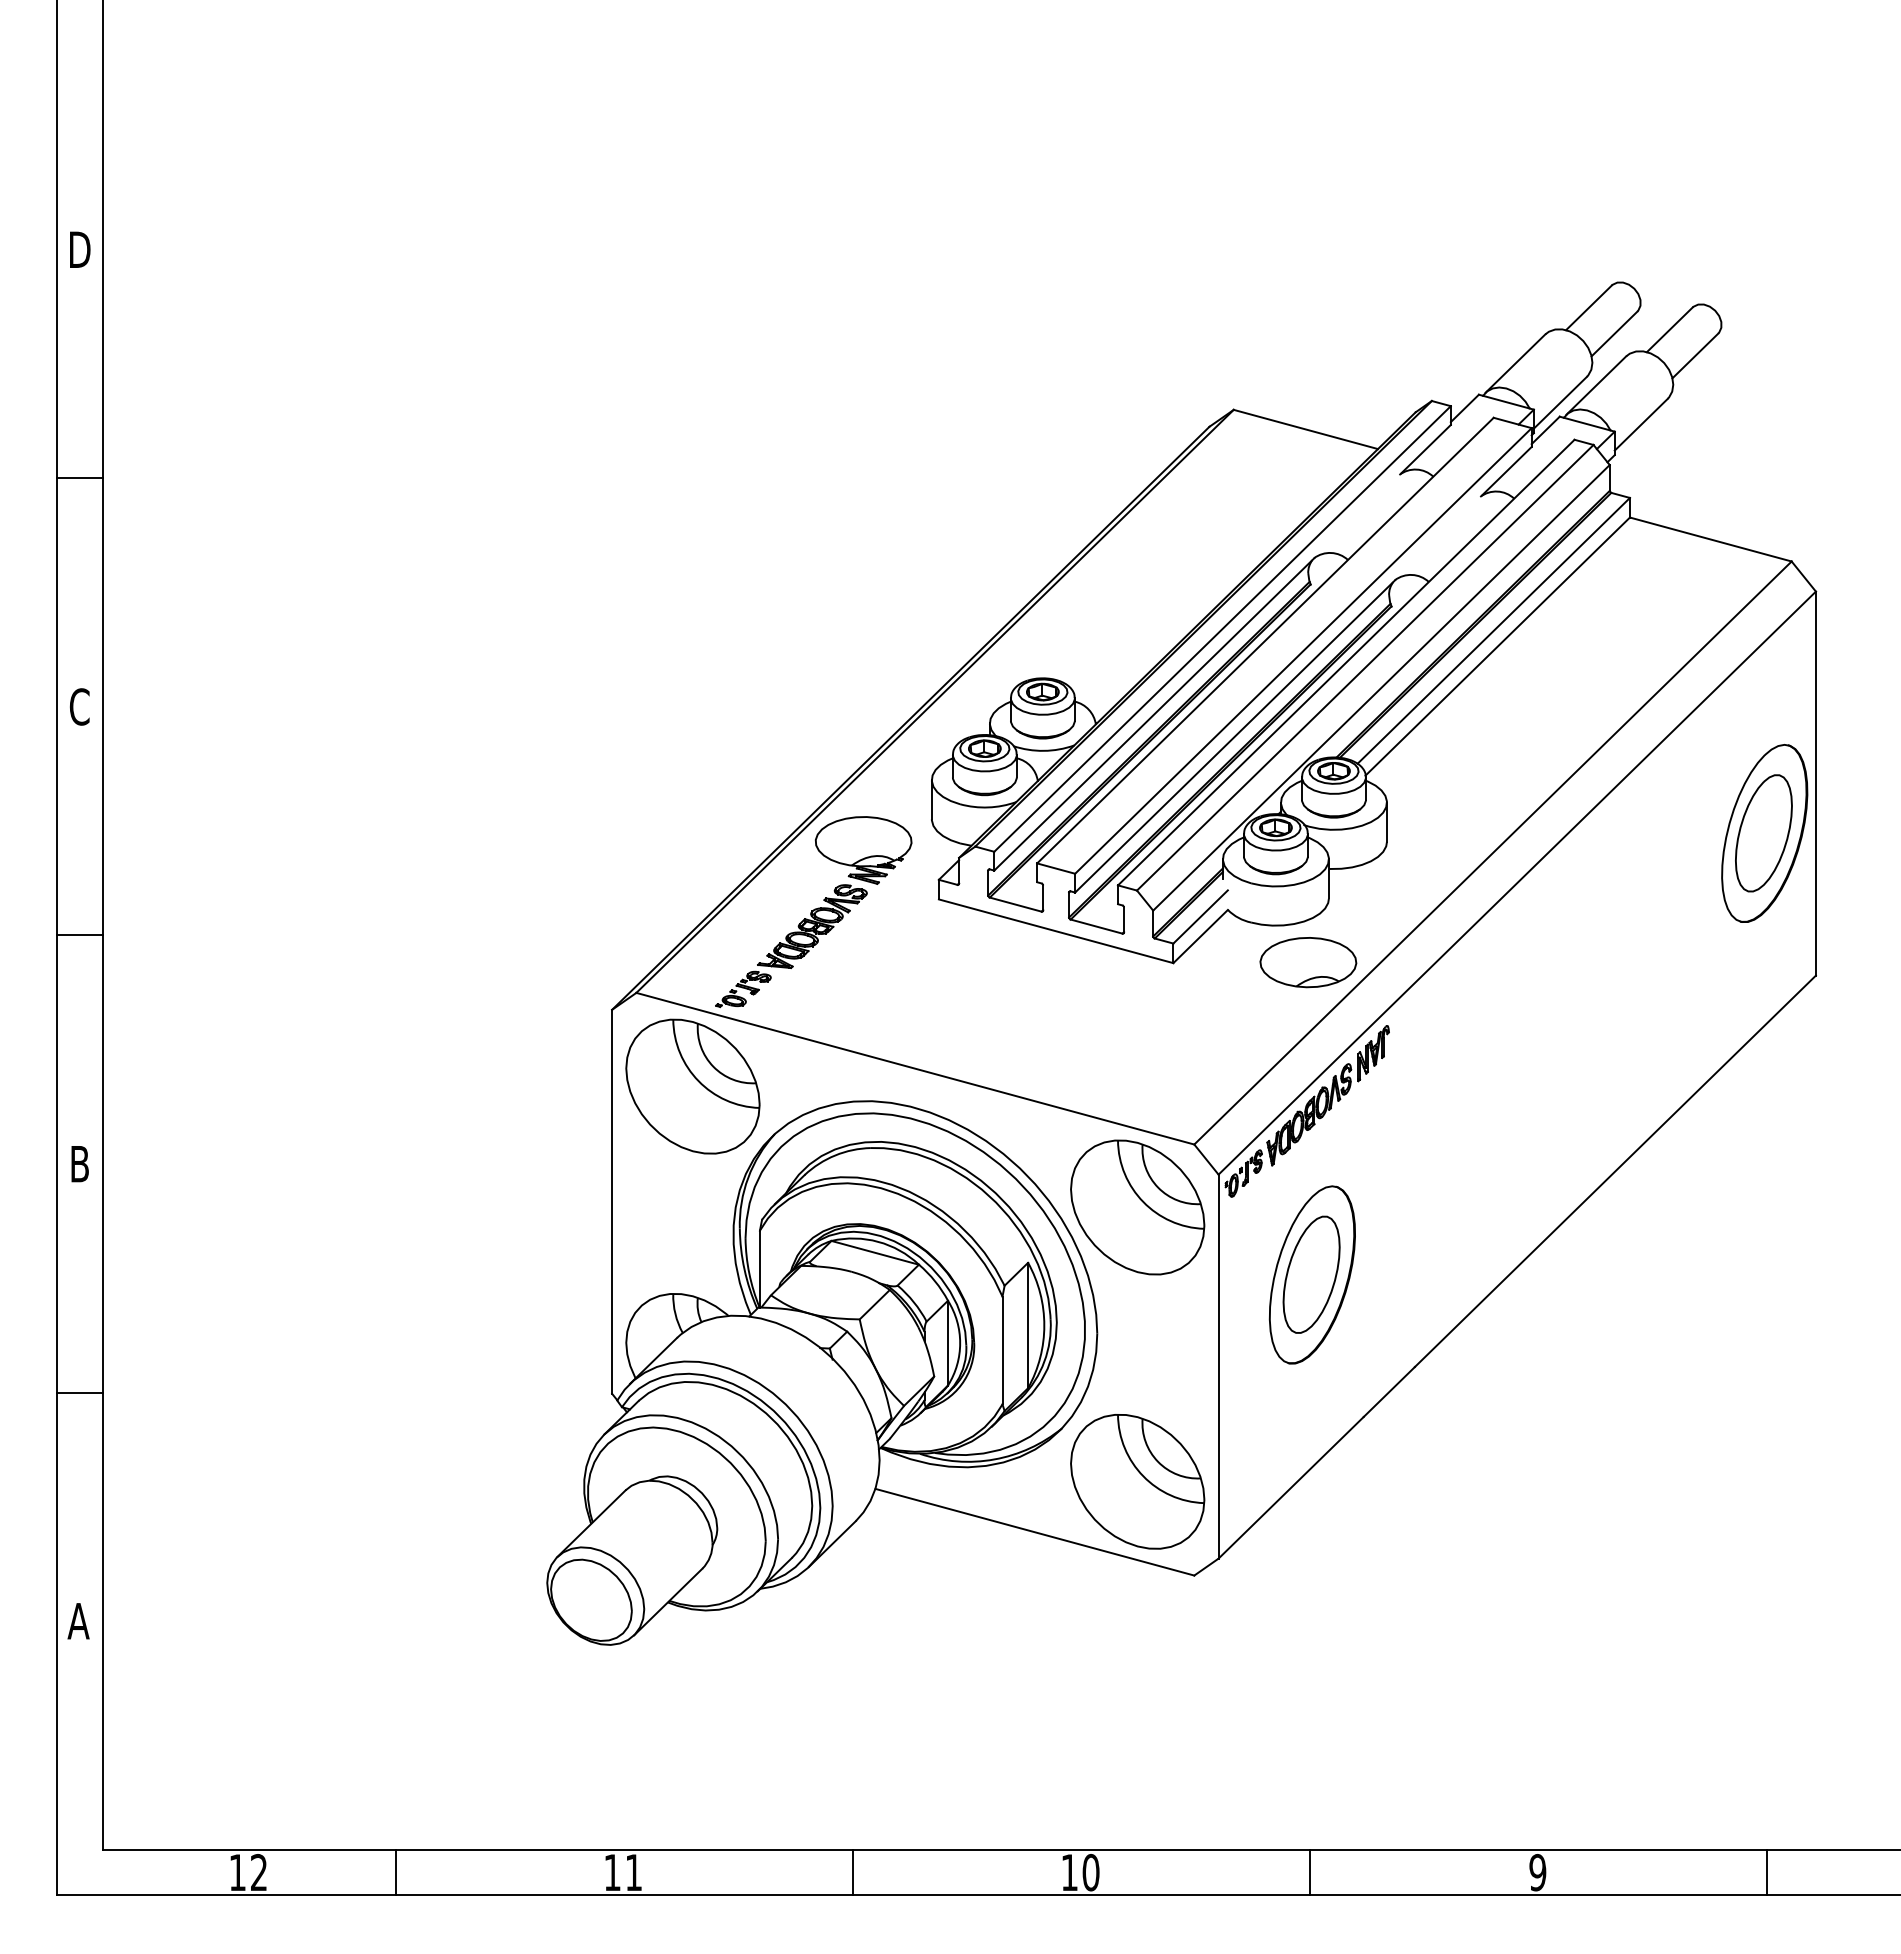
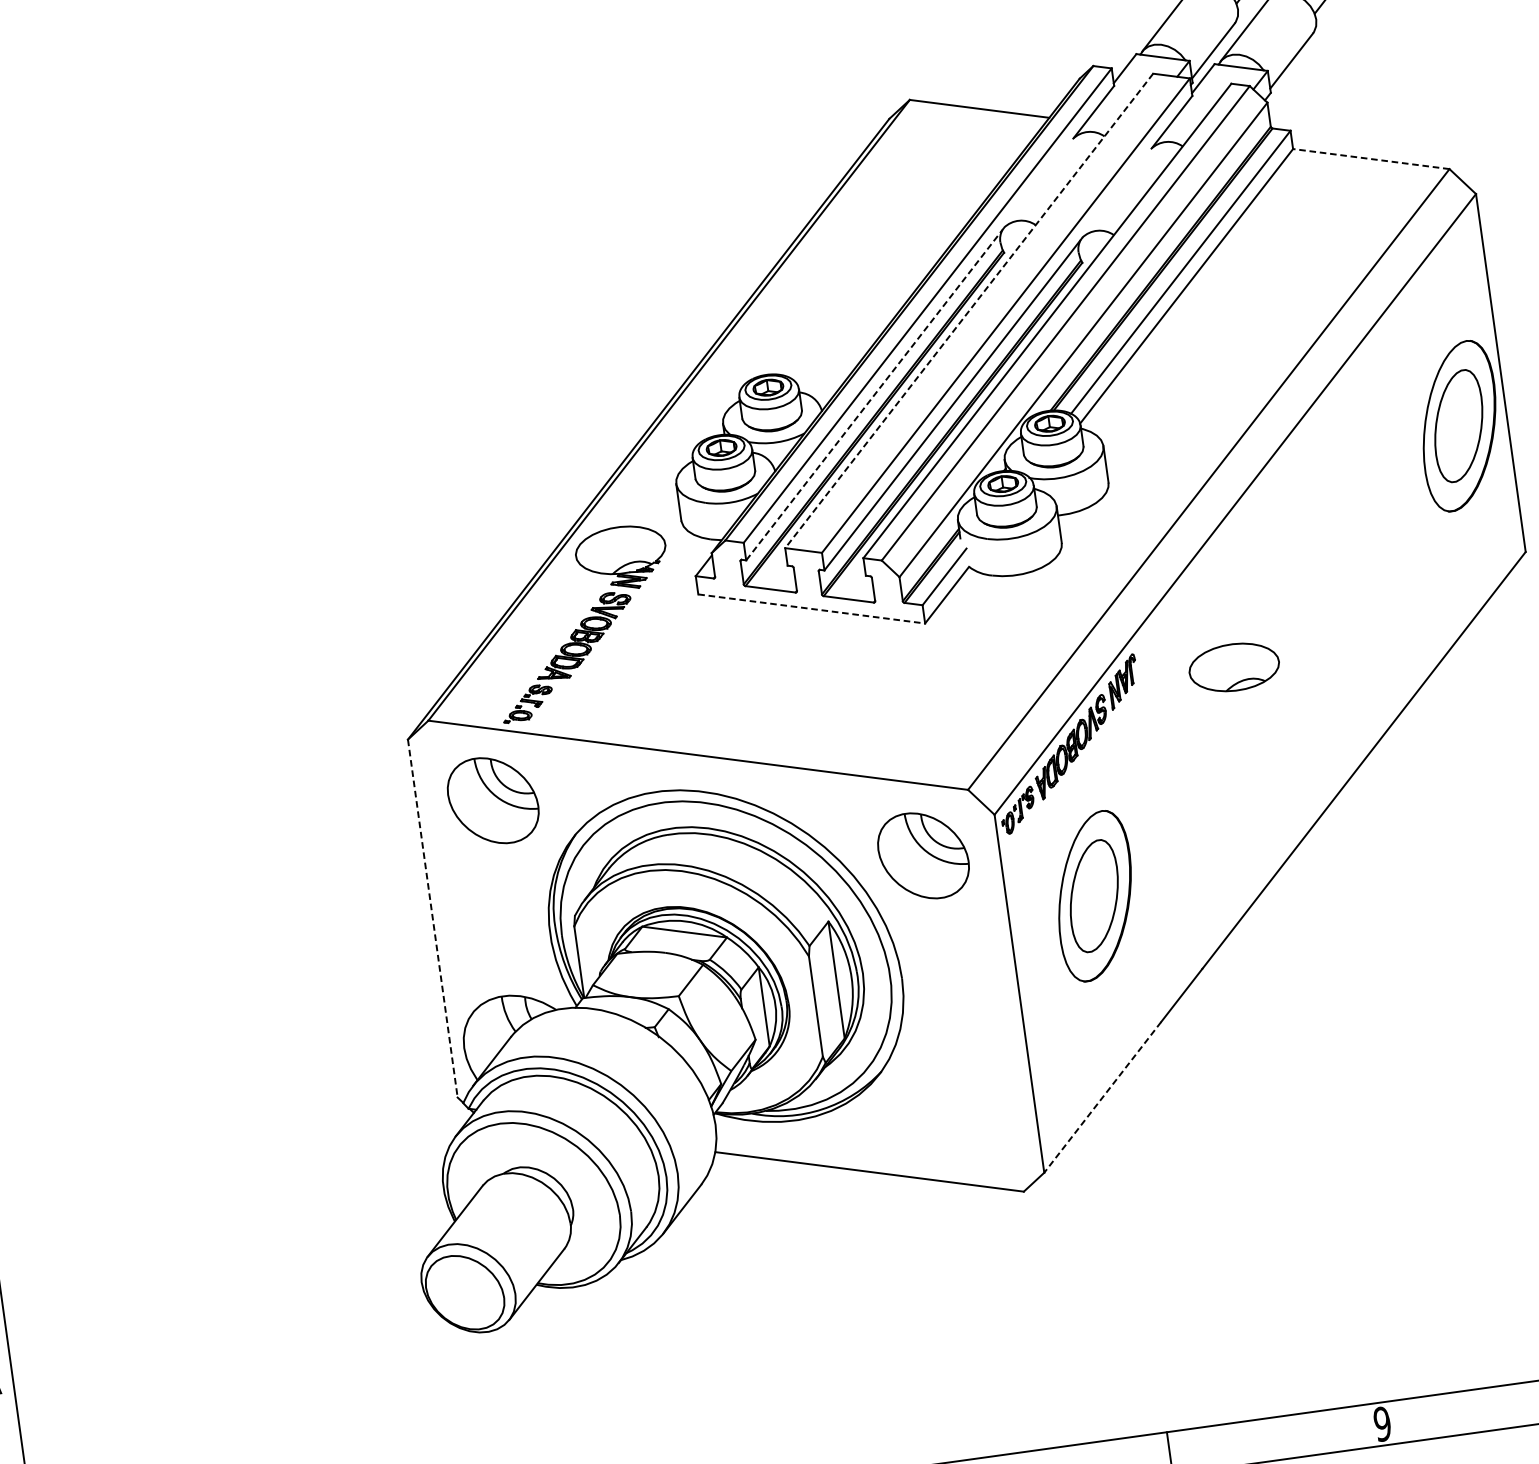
line: (1710, 539) -> (1371, 159), solid -> dashed
line: (1265, 640) -> (969, 310), solid -> dashed
line: (1154, 714) -> (875, 394), solid -> dashed
line: (1056, 931) -> (812, 609), solid -> dashed
part: (1308, 962) -> (1234, 667), moved
part: (692, 1086) -> (492, 800), size x0.7
line: (612, 1202) -> (433, 919), solid -> dashed
part: (1137, 1207) -> (923, 855), size x0.7
part: (1137, 1481) -> (958, 1111), removed
line: (1290, 1488) -> (1102, 1098), solid -> dashed

